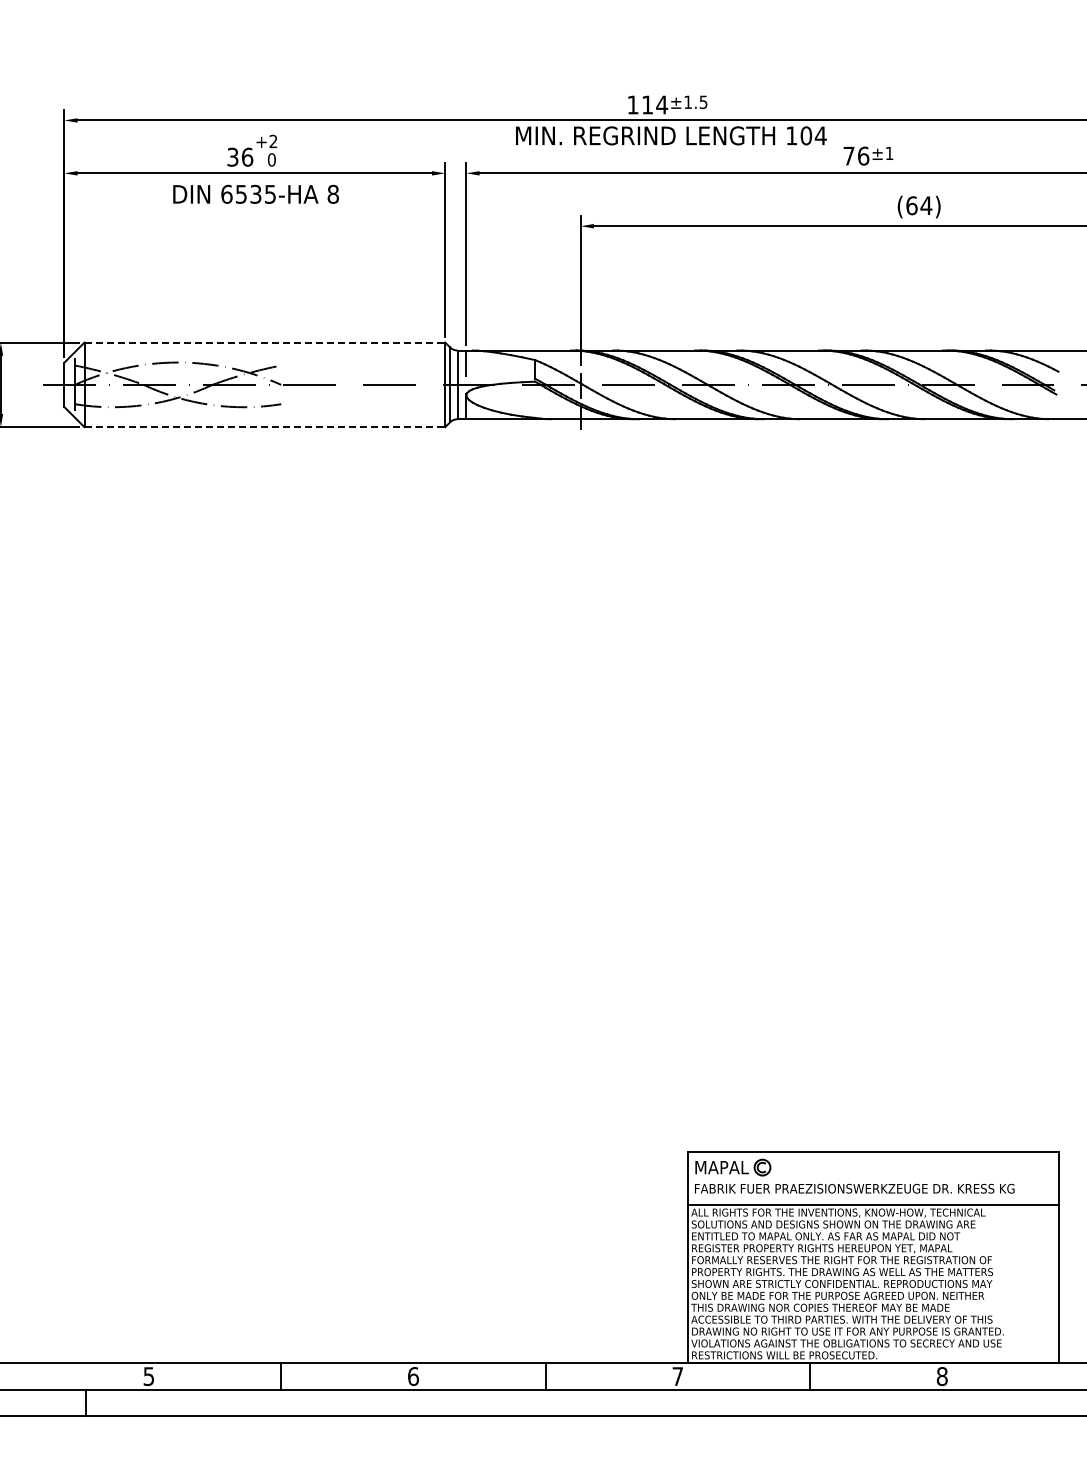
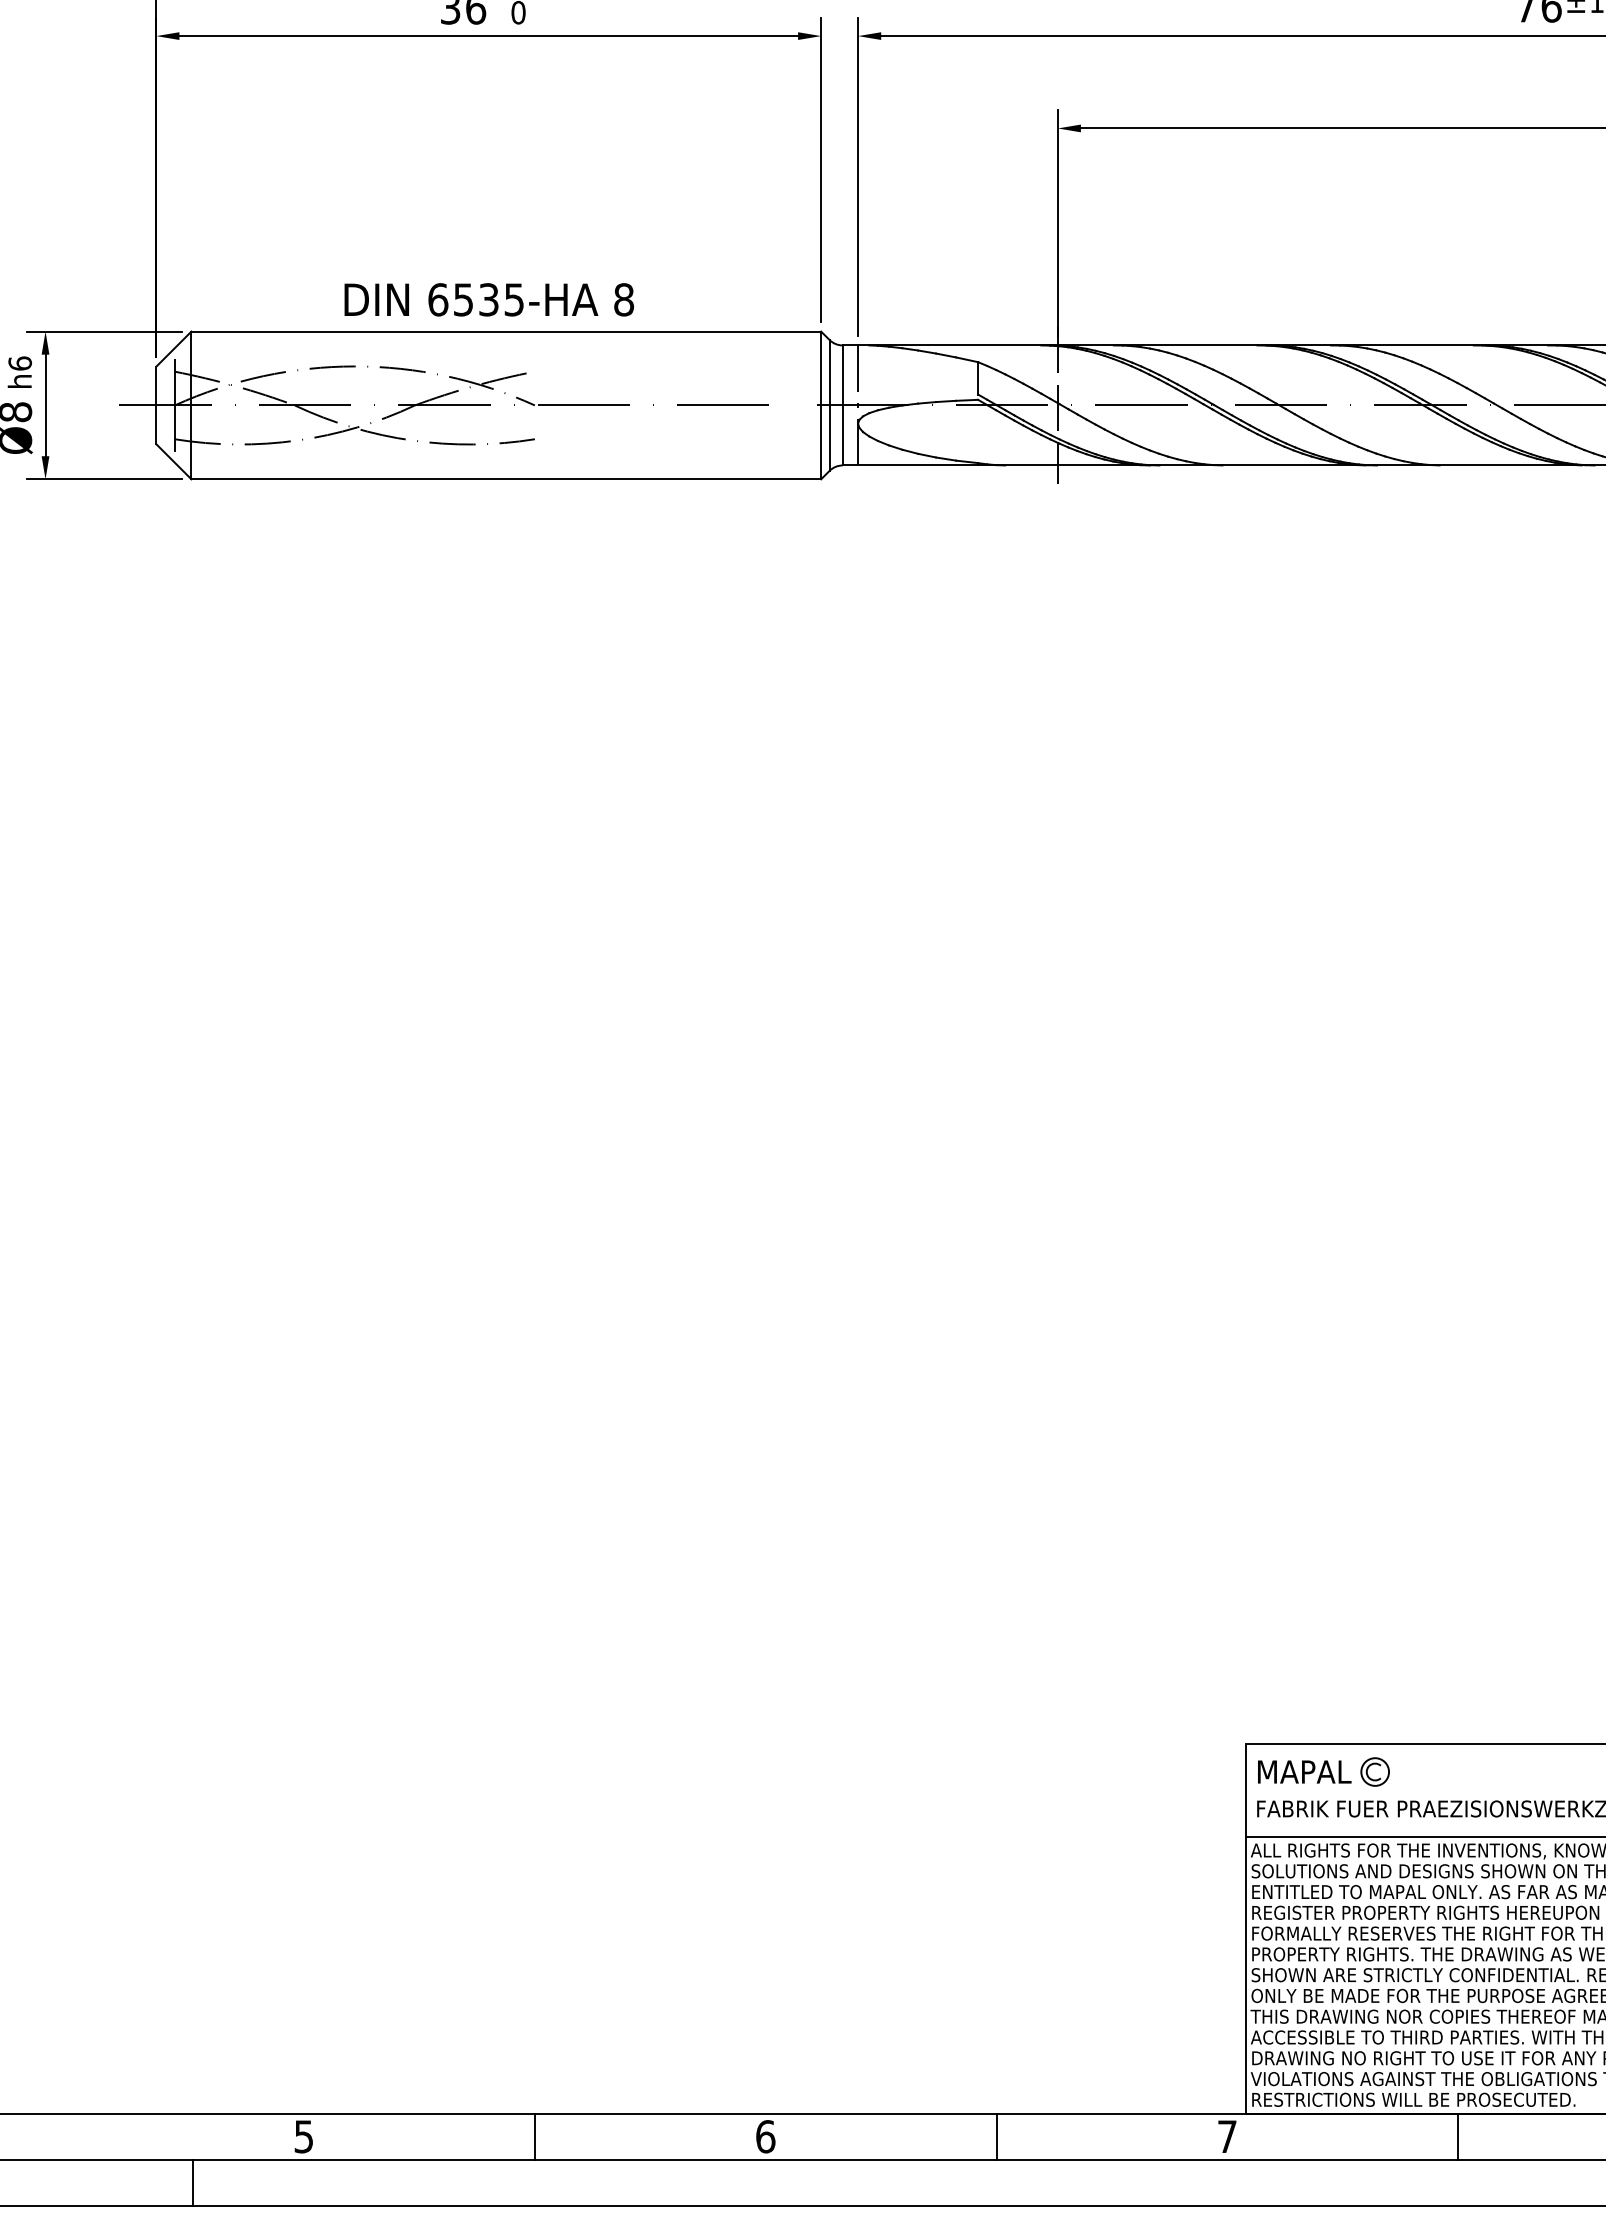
text: (255, 193) -> (488, 298), moved
line: (265, 342) -> (507, 331), dashed -> solid
line: (265, 427) -> (507, 479), dashed -> solid

